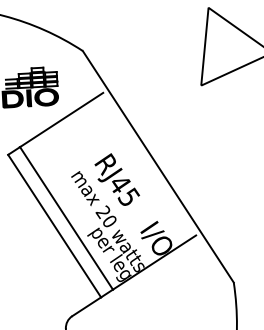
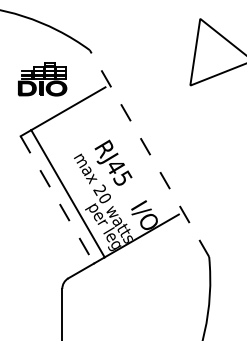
line: (158, 166) -> (149, 153), solid -> dashed
line: (54, 226) -> (57, 200), solid -> dashed

